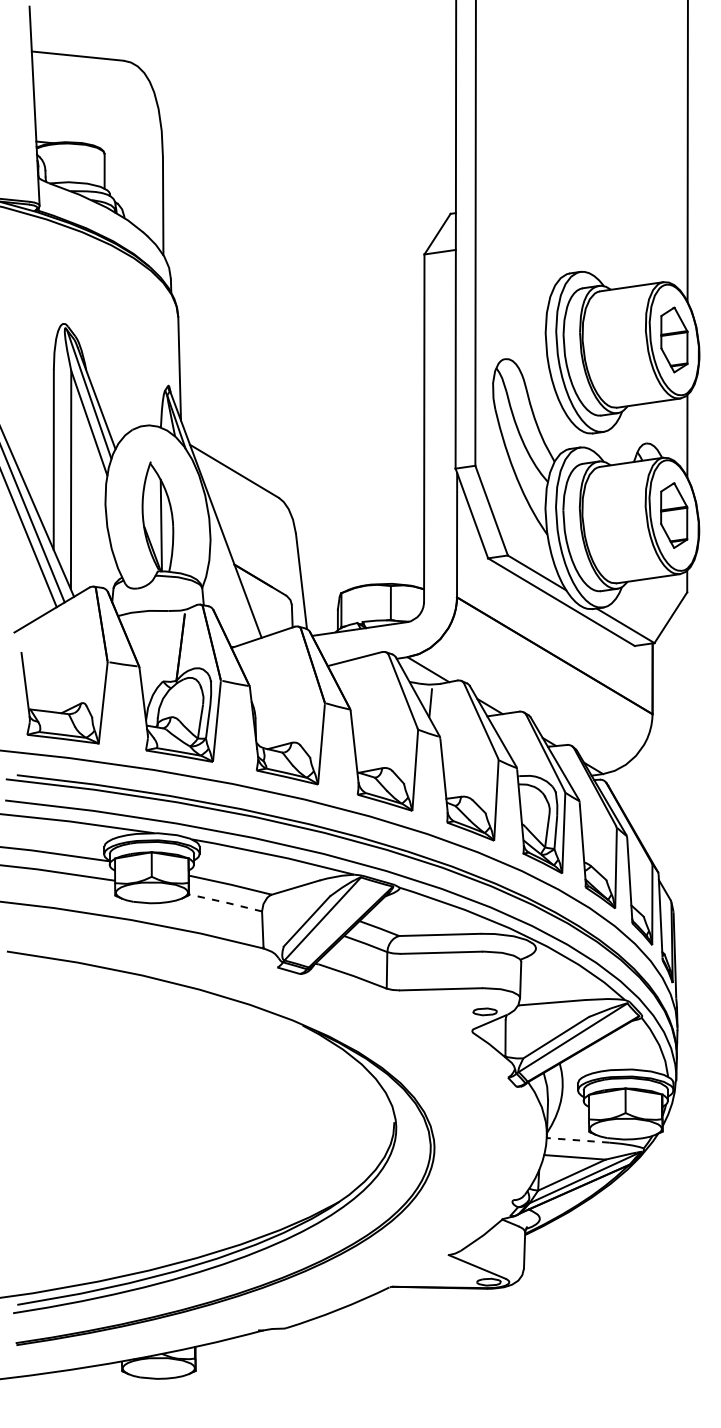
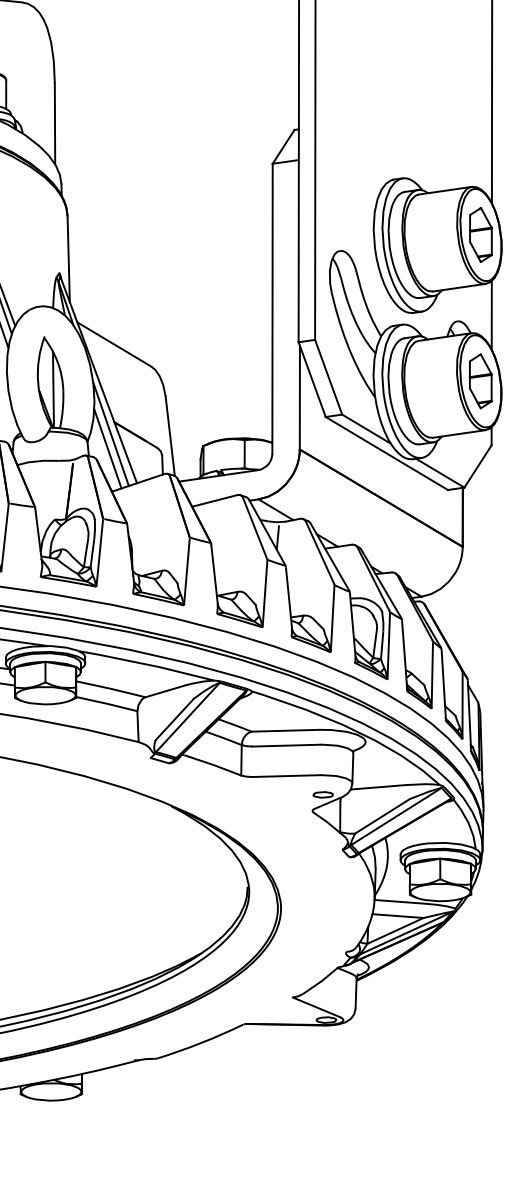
line: (230, 579) -> (111, 434), added
line: (226, 596) -> (107, 448), added
line: (225, 902) -> (106, 703), dashed -> solid
line: (577, 1140) -> (400, 902), dashed -> solid

